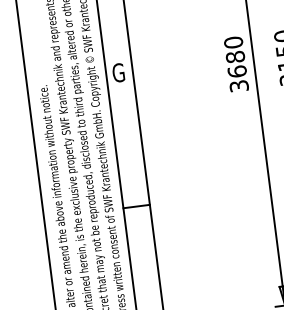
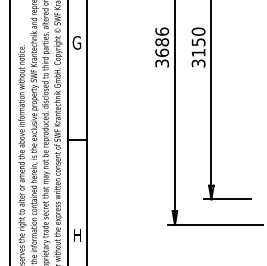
text: (232, 42) -> (161, 31), 3680 -> 3686

